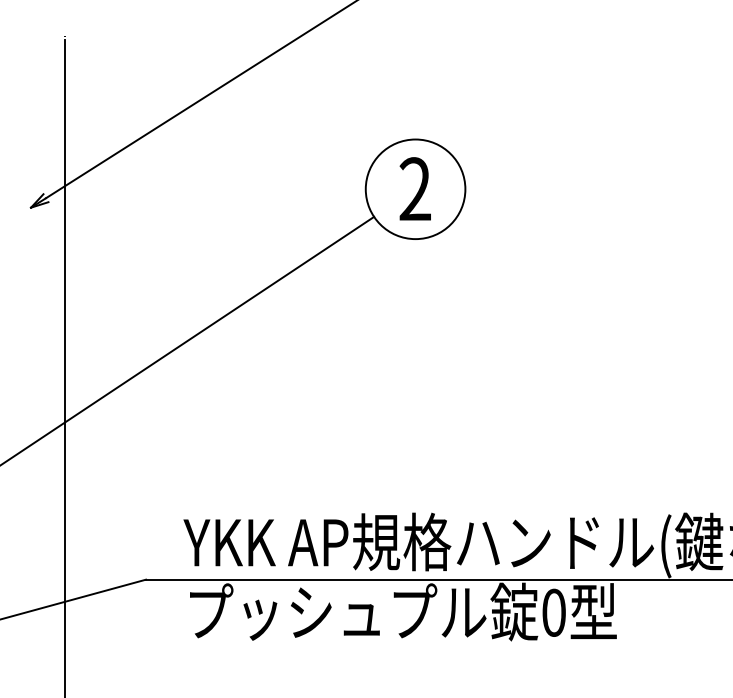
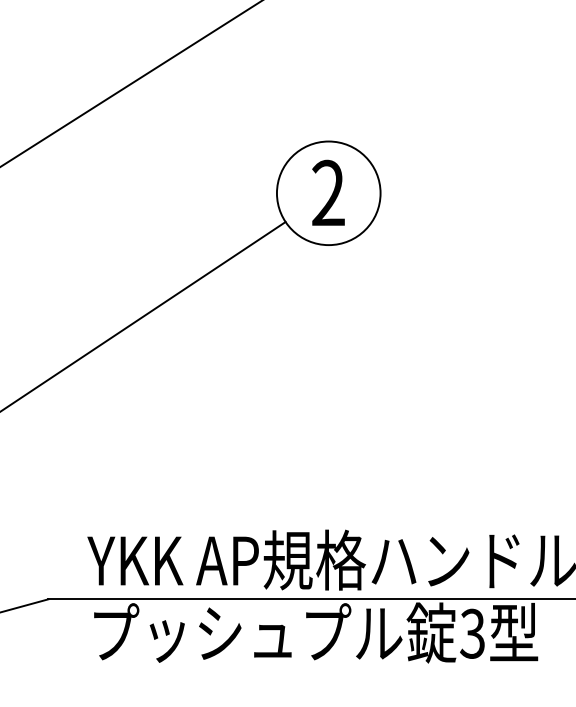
text: (553, 612) -> (472, 633), 0 -> 3

